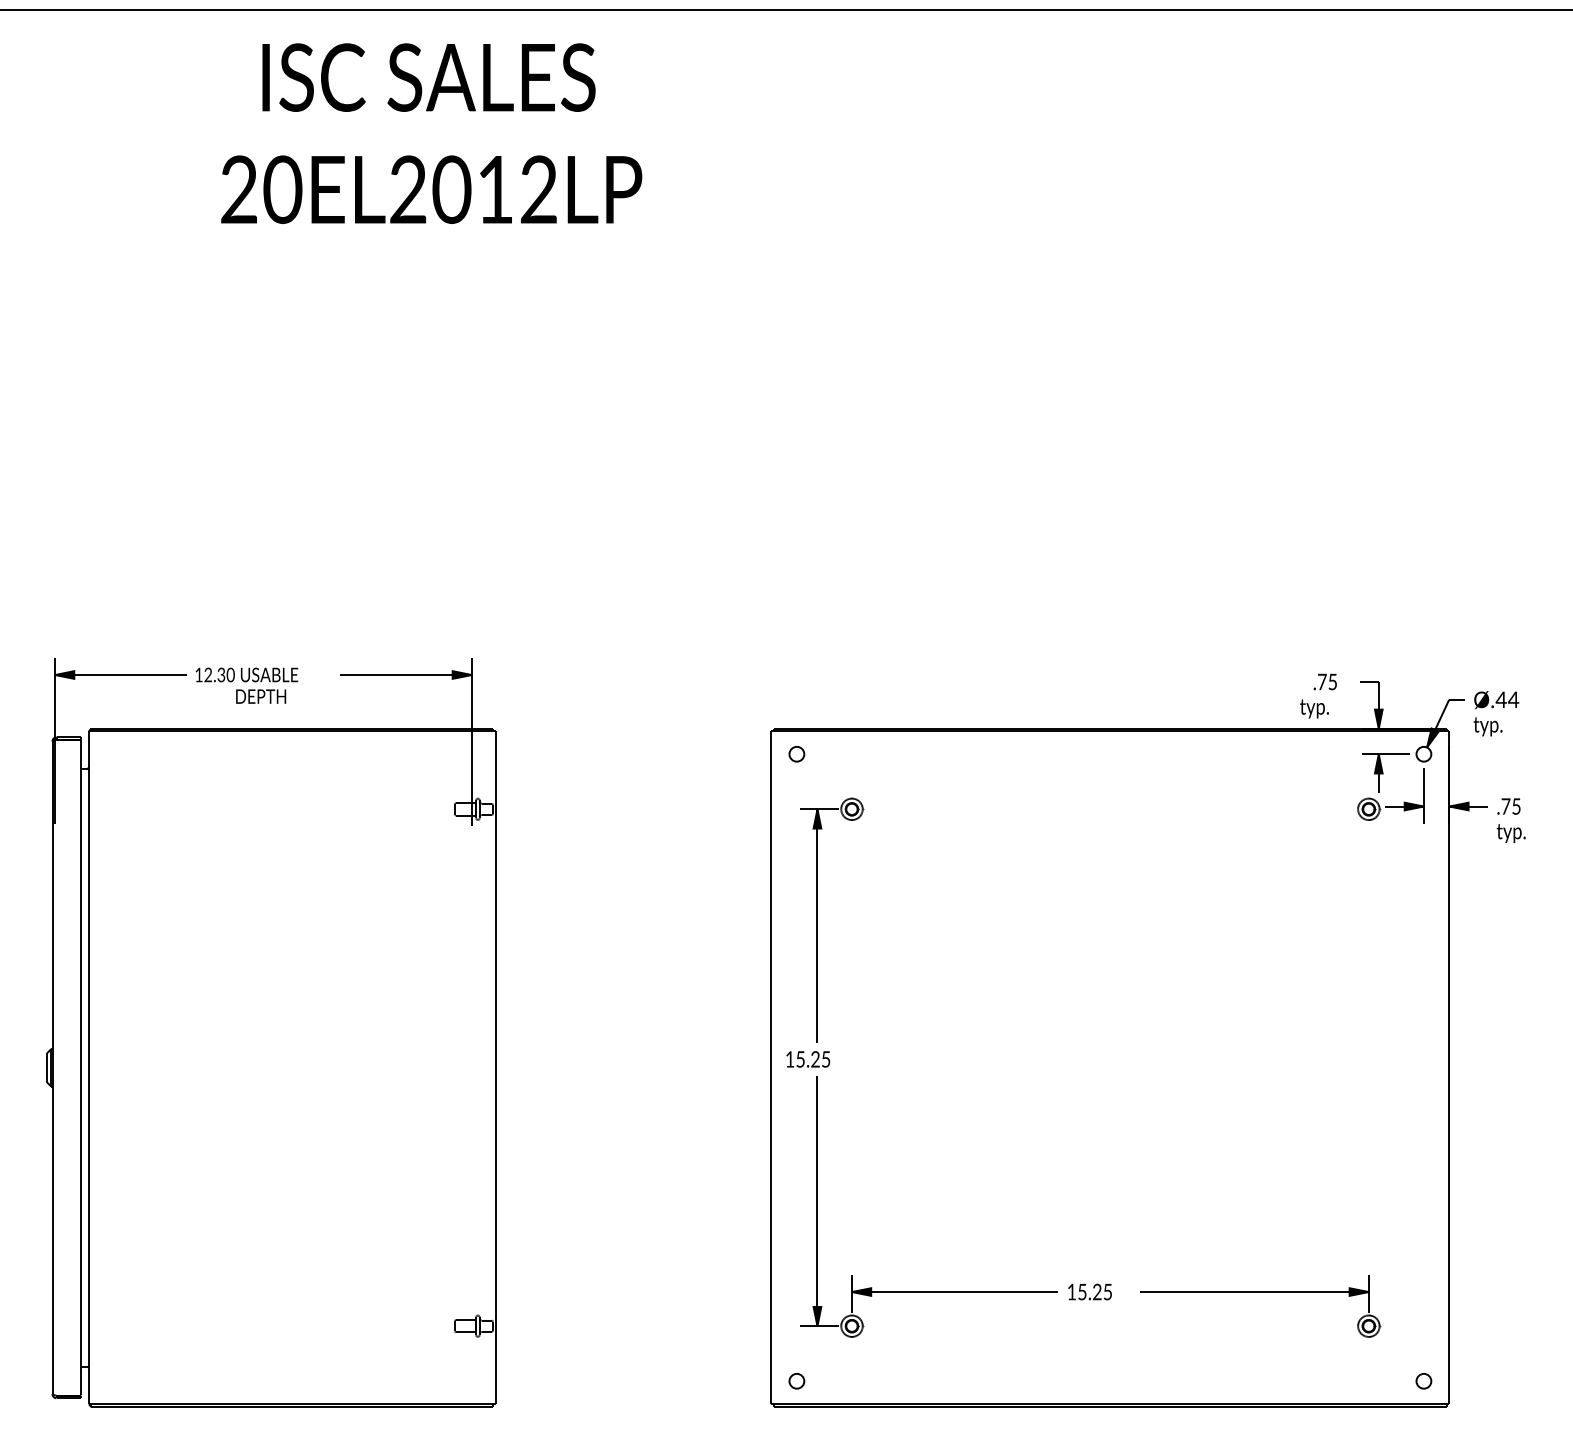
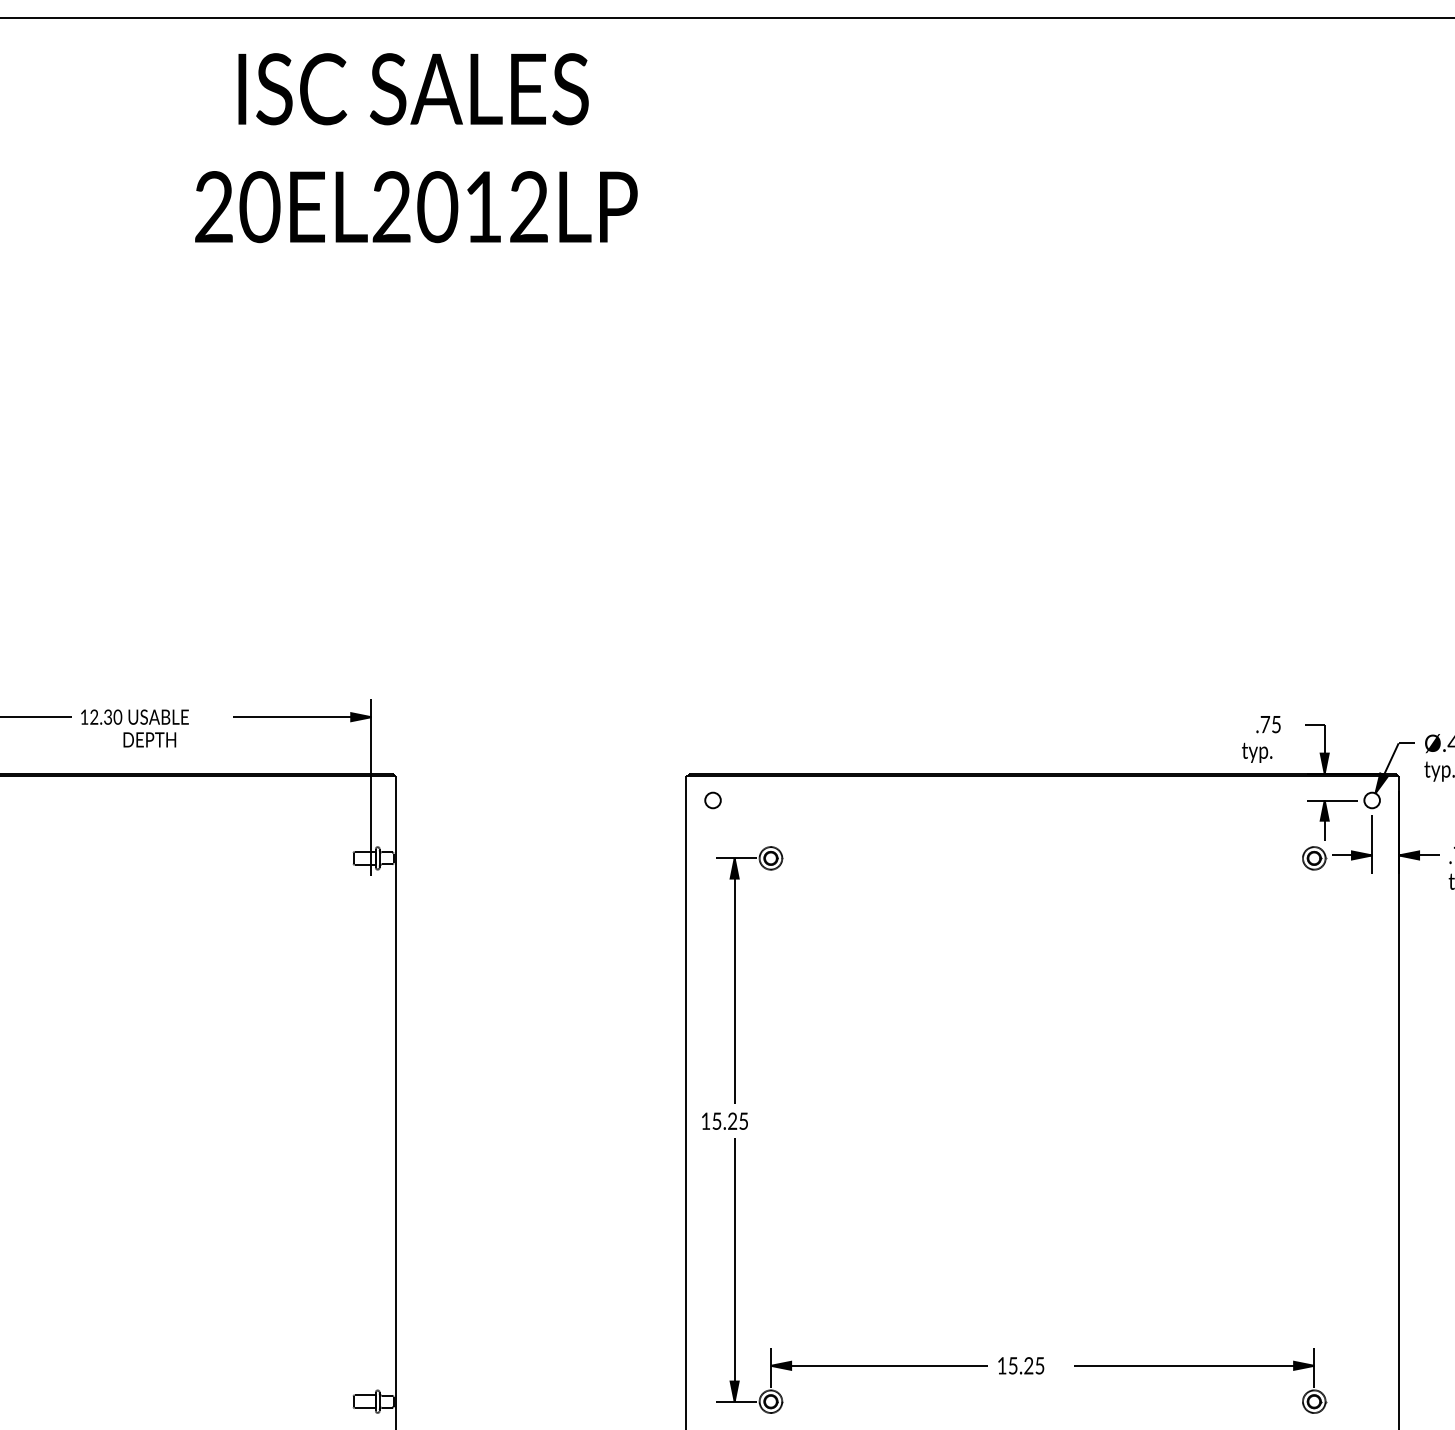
text: (431, 133) -> (416, 147), moved

